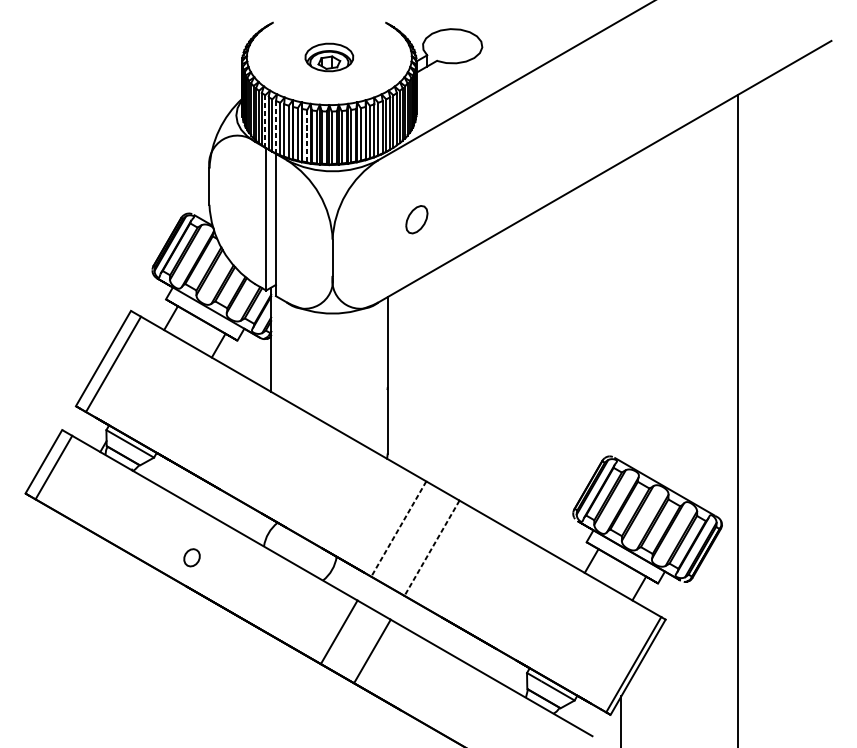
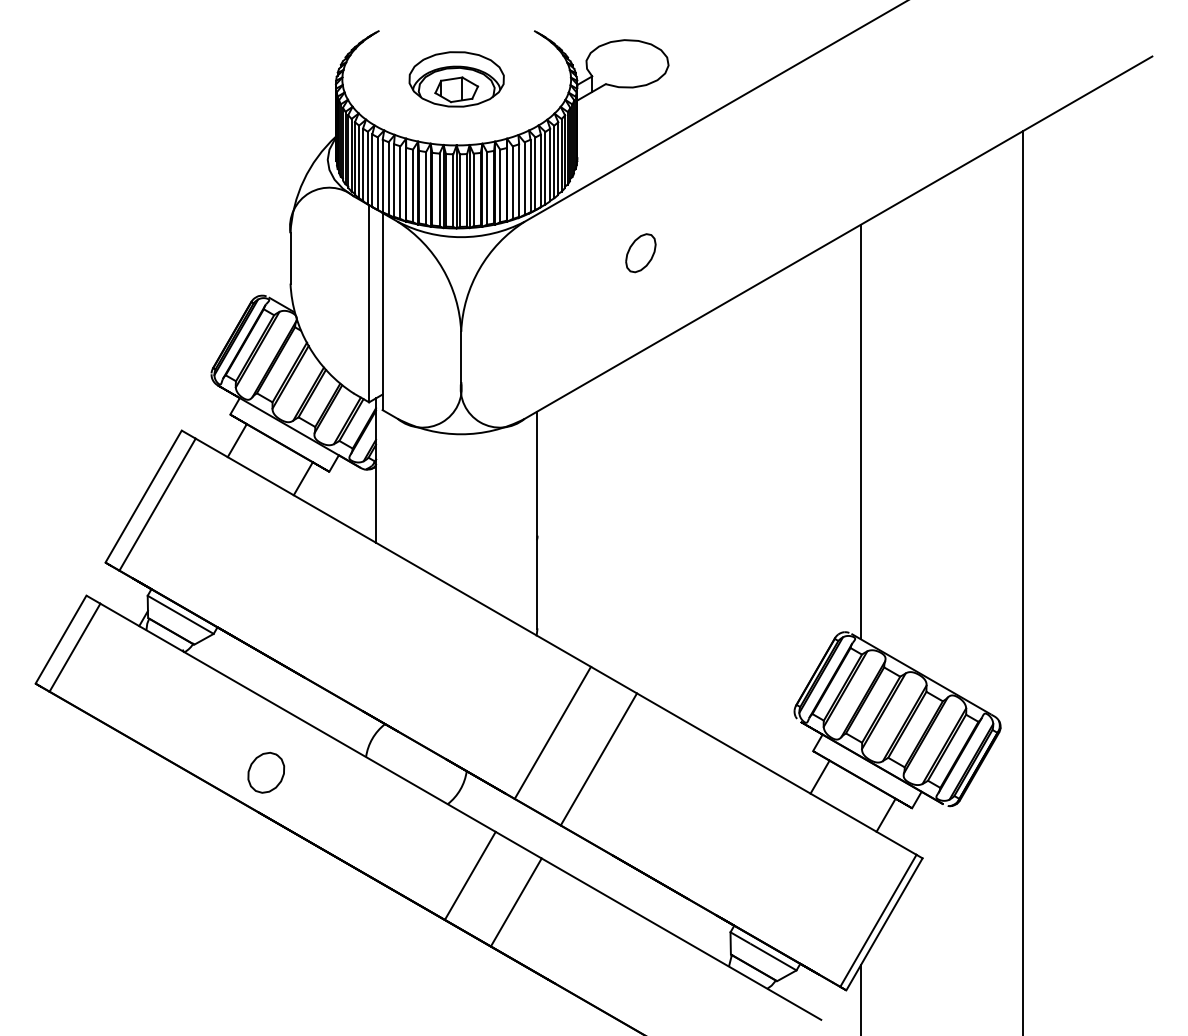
part: (329, 57) -> (456, 79), size x1.43
line: (265, 121) -> (367, 167), dashed -> solid
line: (275, 127) -> (382, 176), dashed -> solid
line: (307, 135) -> (426, 187), dashed -> solid
part: (416, 219) -> (640, 253), moved
line: (621, 311) -> (861, 431), added
line: (398, 529) -> (552, 733), dashed -> solid
line: (431, 548) -> (598, 759), dashed -> solid
part: (192, 557) -> (266, 772), size x1.67

